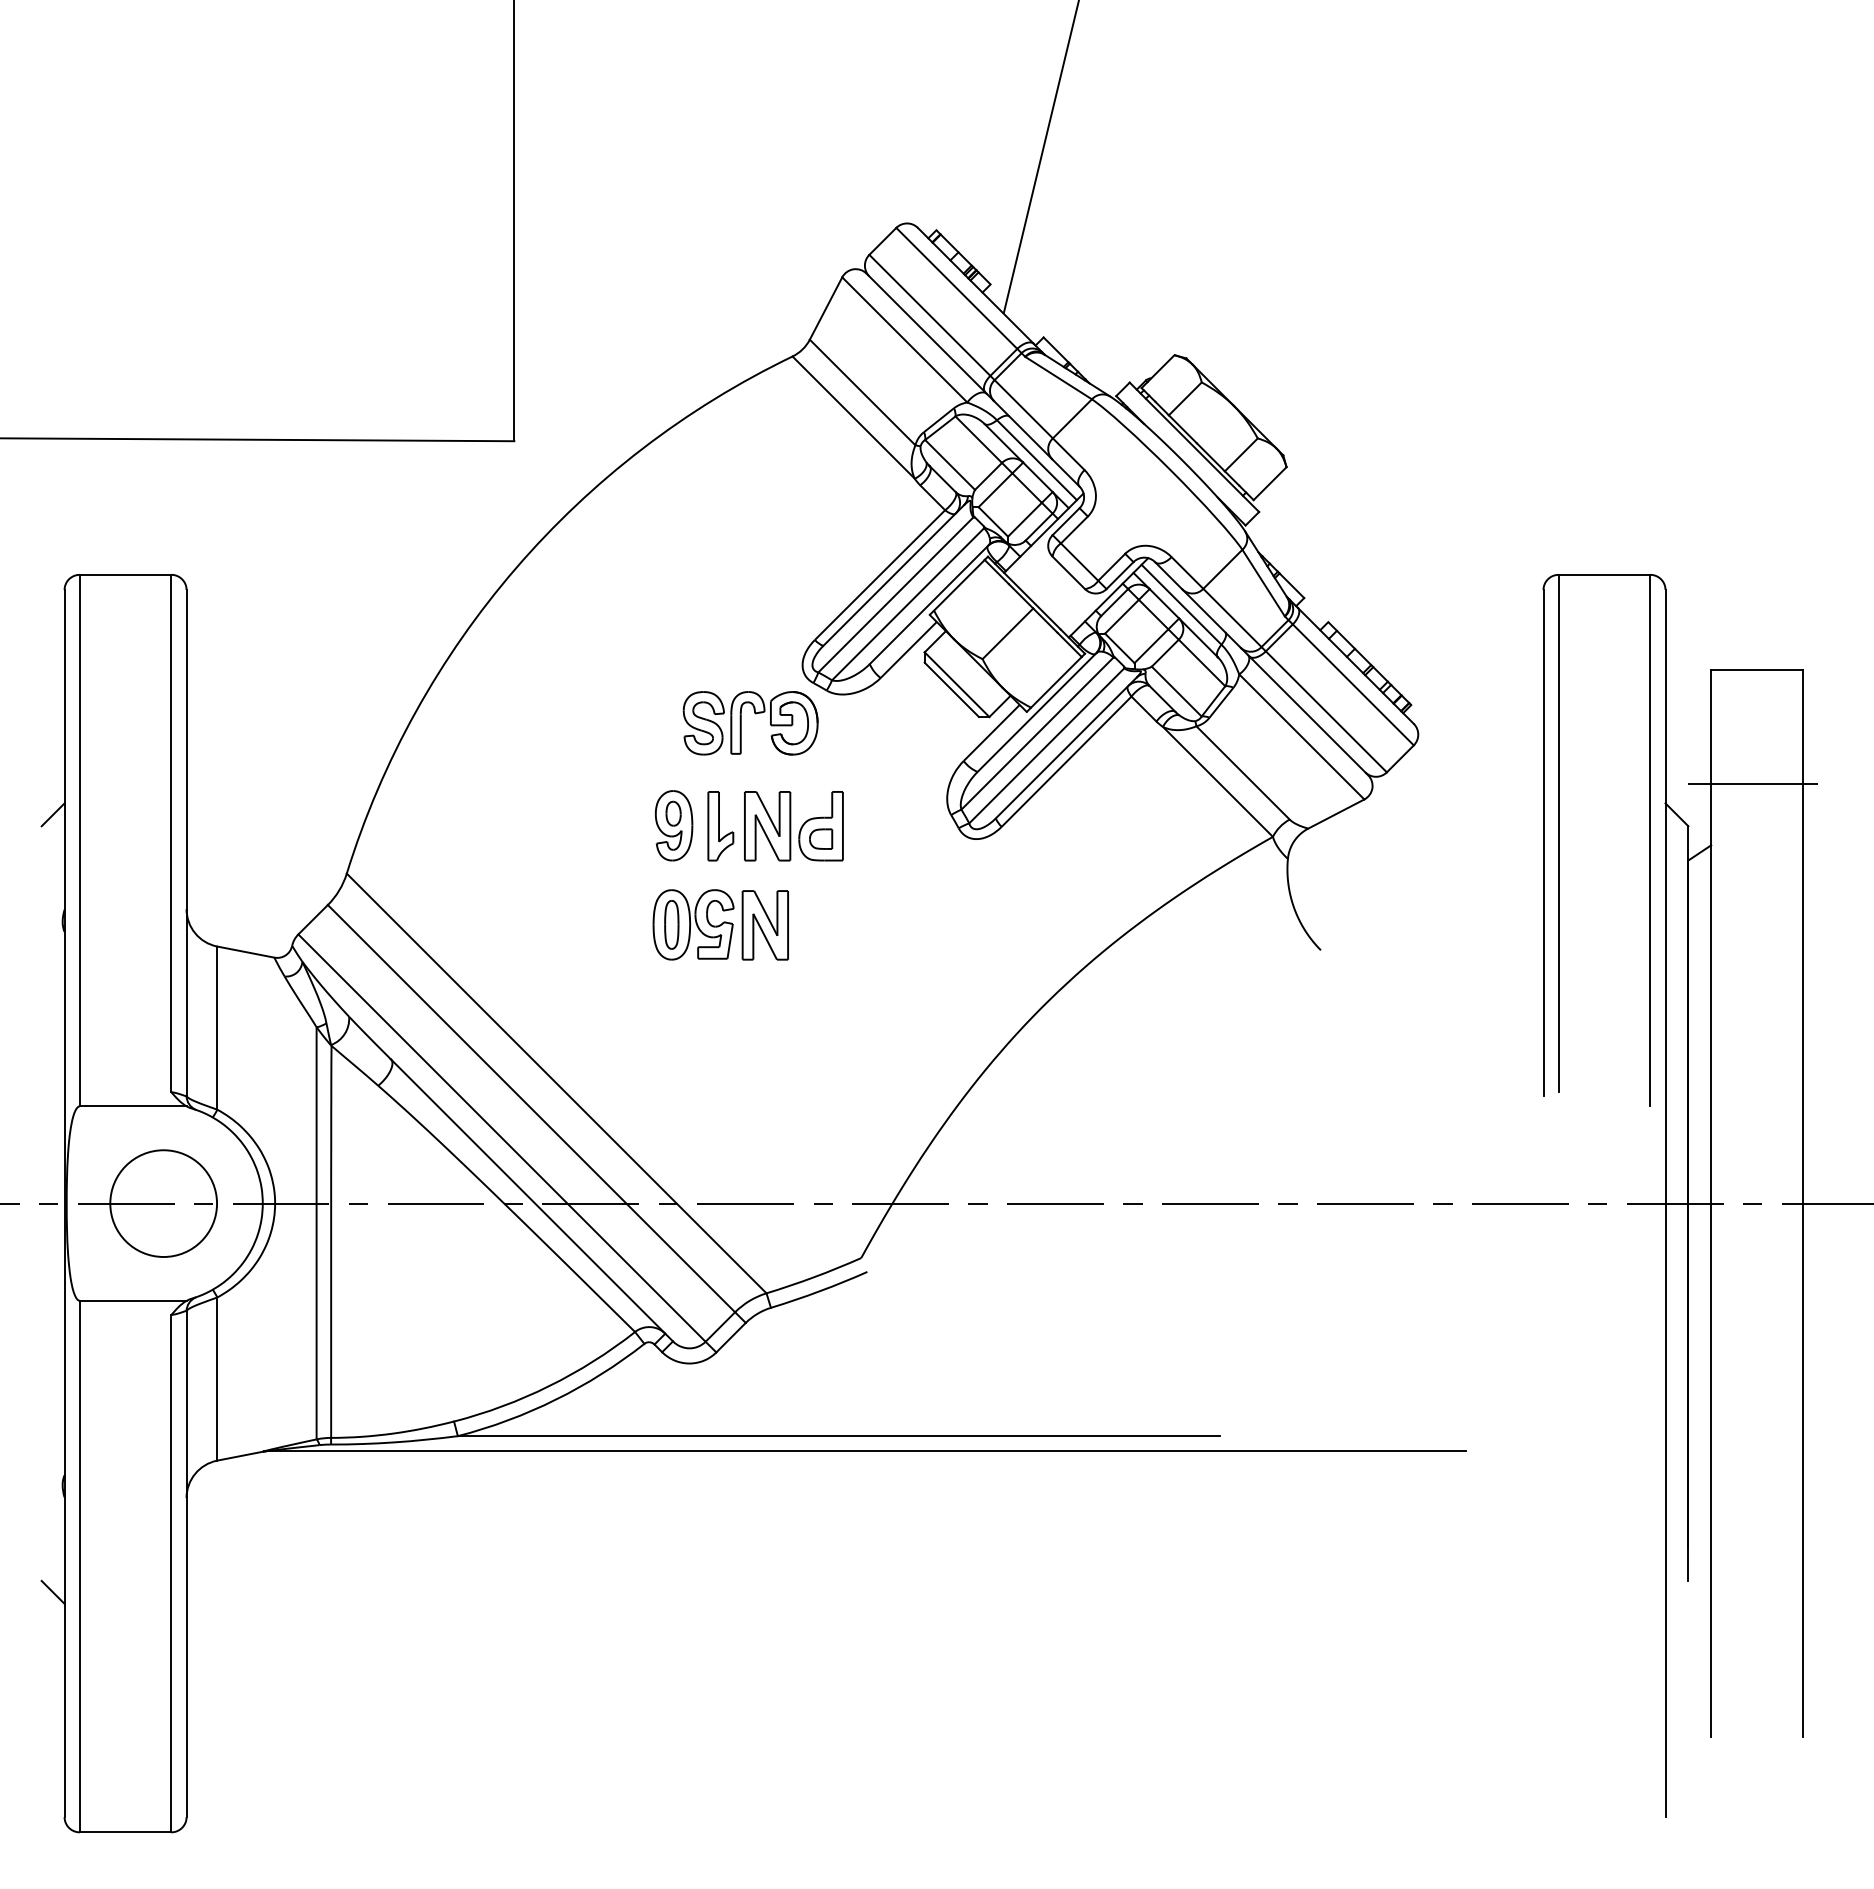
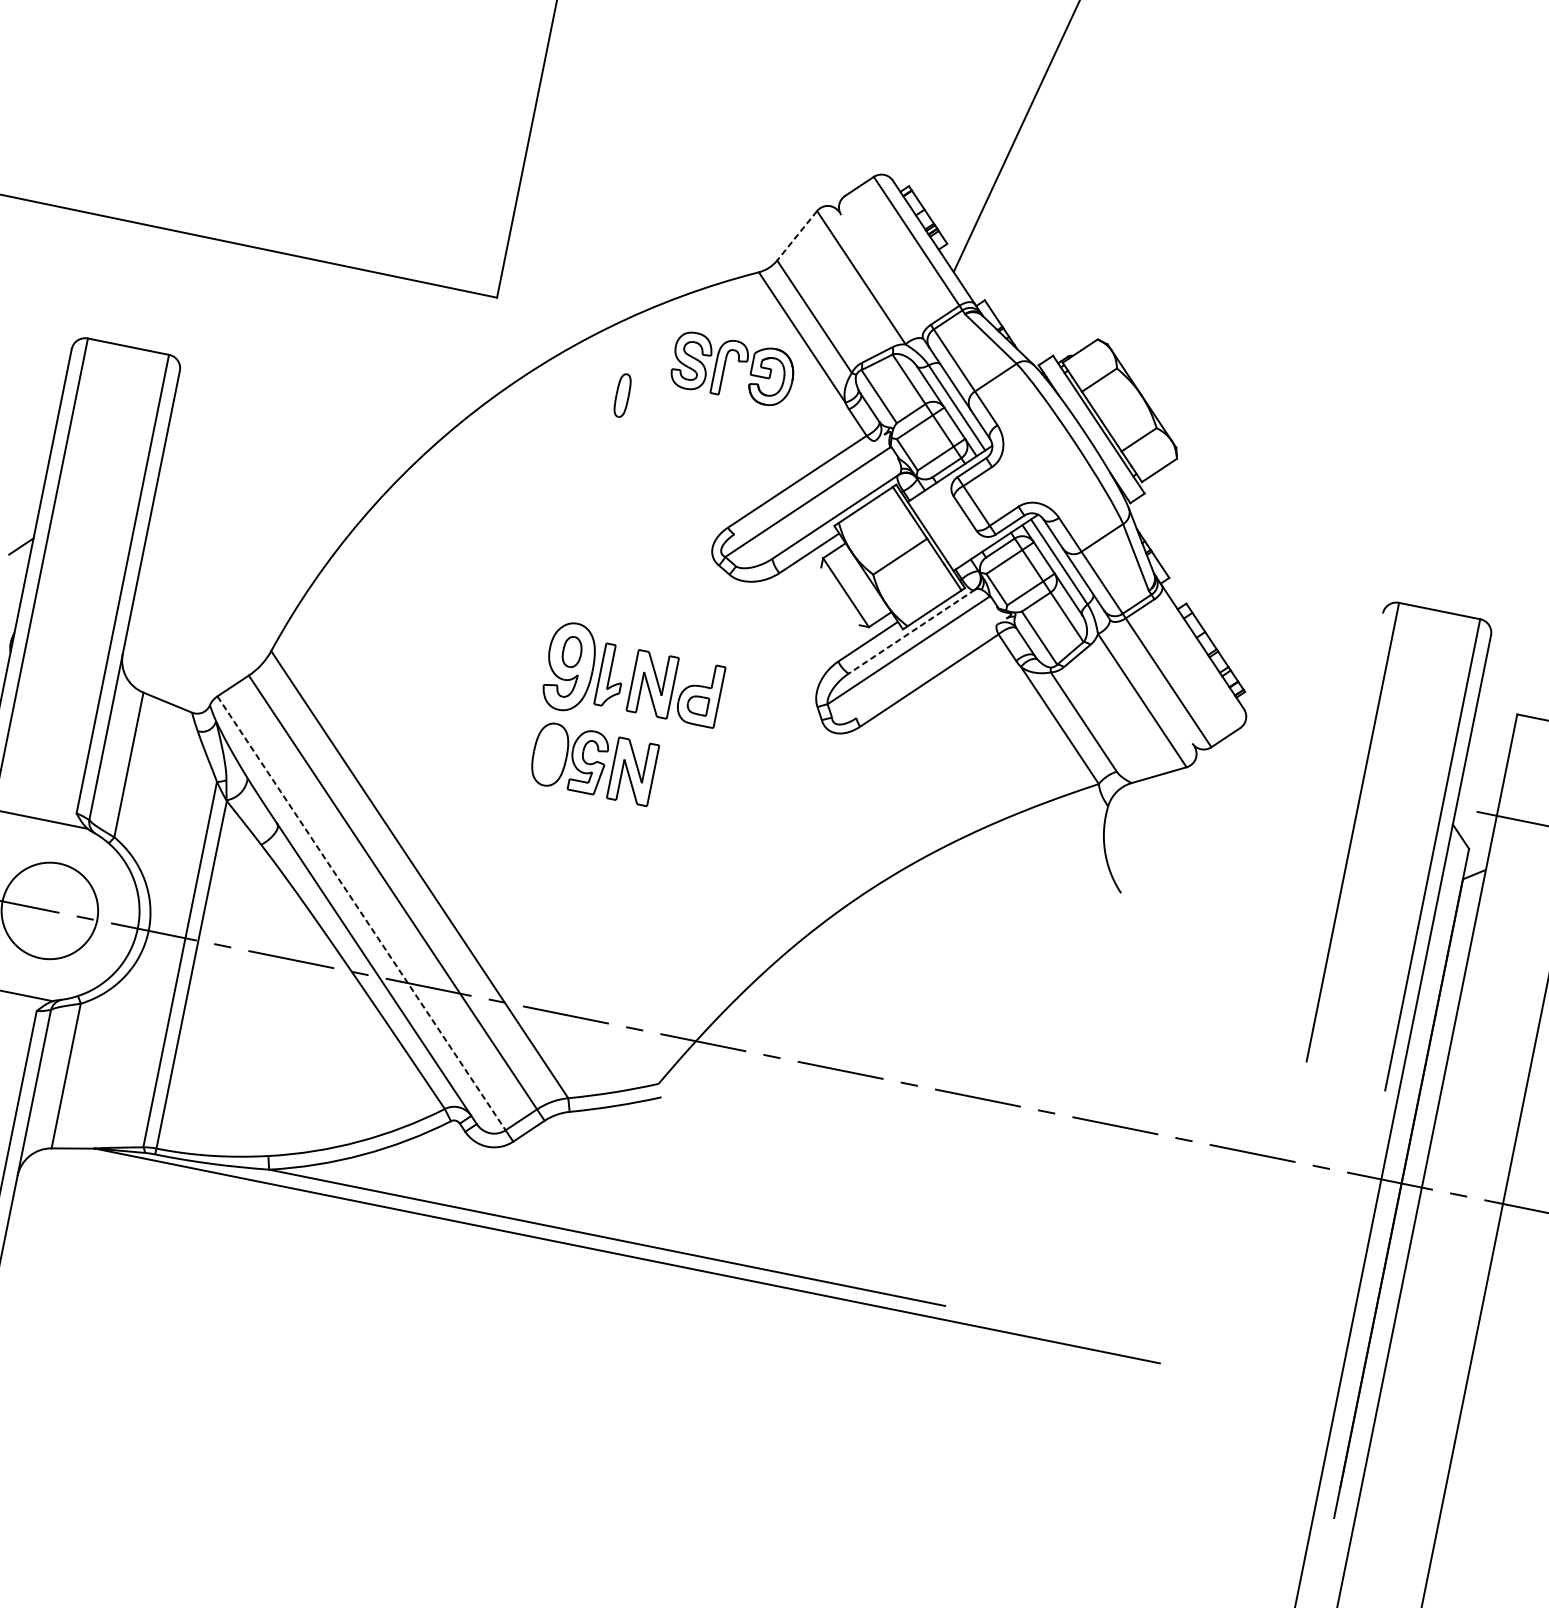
line: (825, 308) -> (796, 235), solid -> dashed
line: (929, 314) -> (887, 259), removed
line: (926, 333) -> (881, 275), removed
line: (893, 575) -> (809, 484), removed
line: (908, 604) -> (817, 512), removed
line: (1352, 684) -> (1196, 663), removed
line: (951, 689) -> (840, 595), removed
line: (1036, 712) -> (911, 631), solid -> dashed
line: (1307, 714) -> (1151, 681), removed
part: (741, 723) -> (724, 367), moved
line: (1046, 745) -> (914, 662), removed
line: (1065, 747) -> (930, 667), removed
part: (674, 825) -> (570, 667), size x1.4
line: (1543, 842) -> (1337, 837), removed
part: (671, 924) -> (622, 395), moved
line: (502, 1138) -> (361, 913), solid -> dashed

